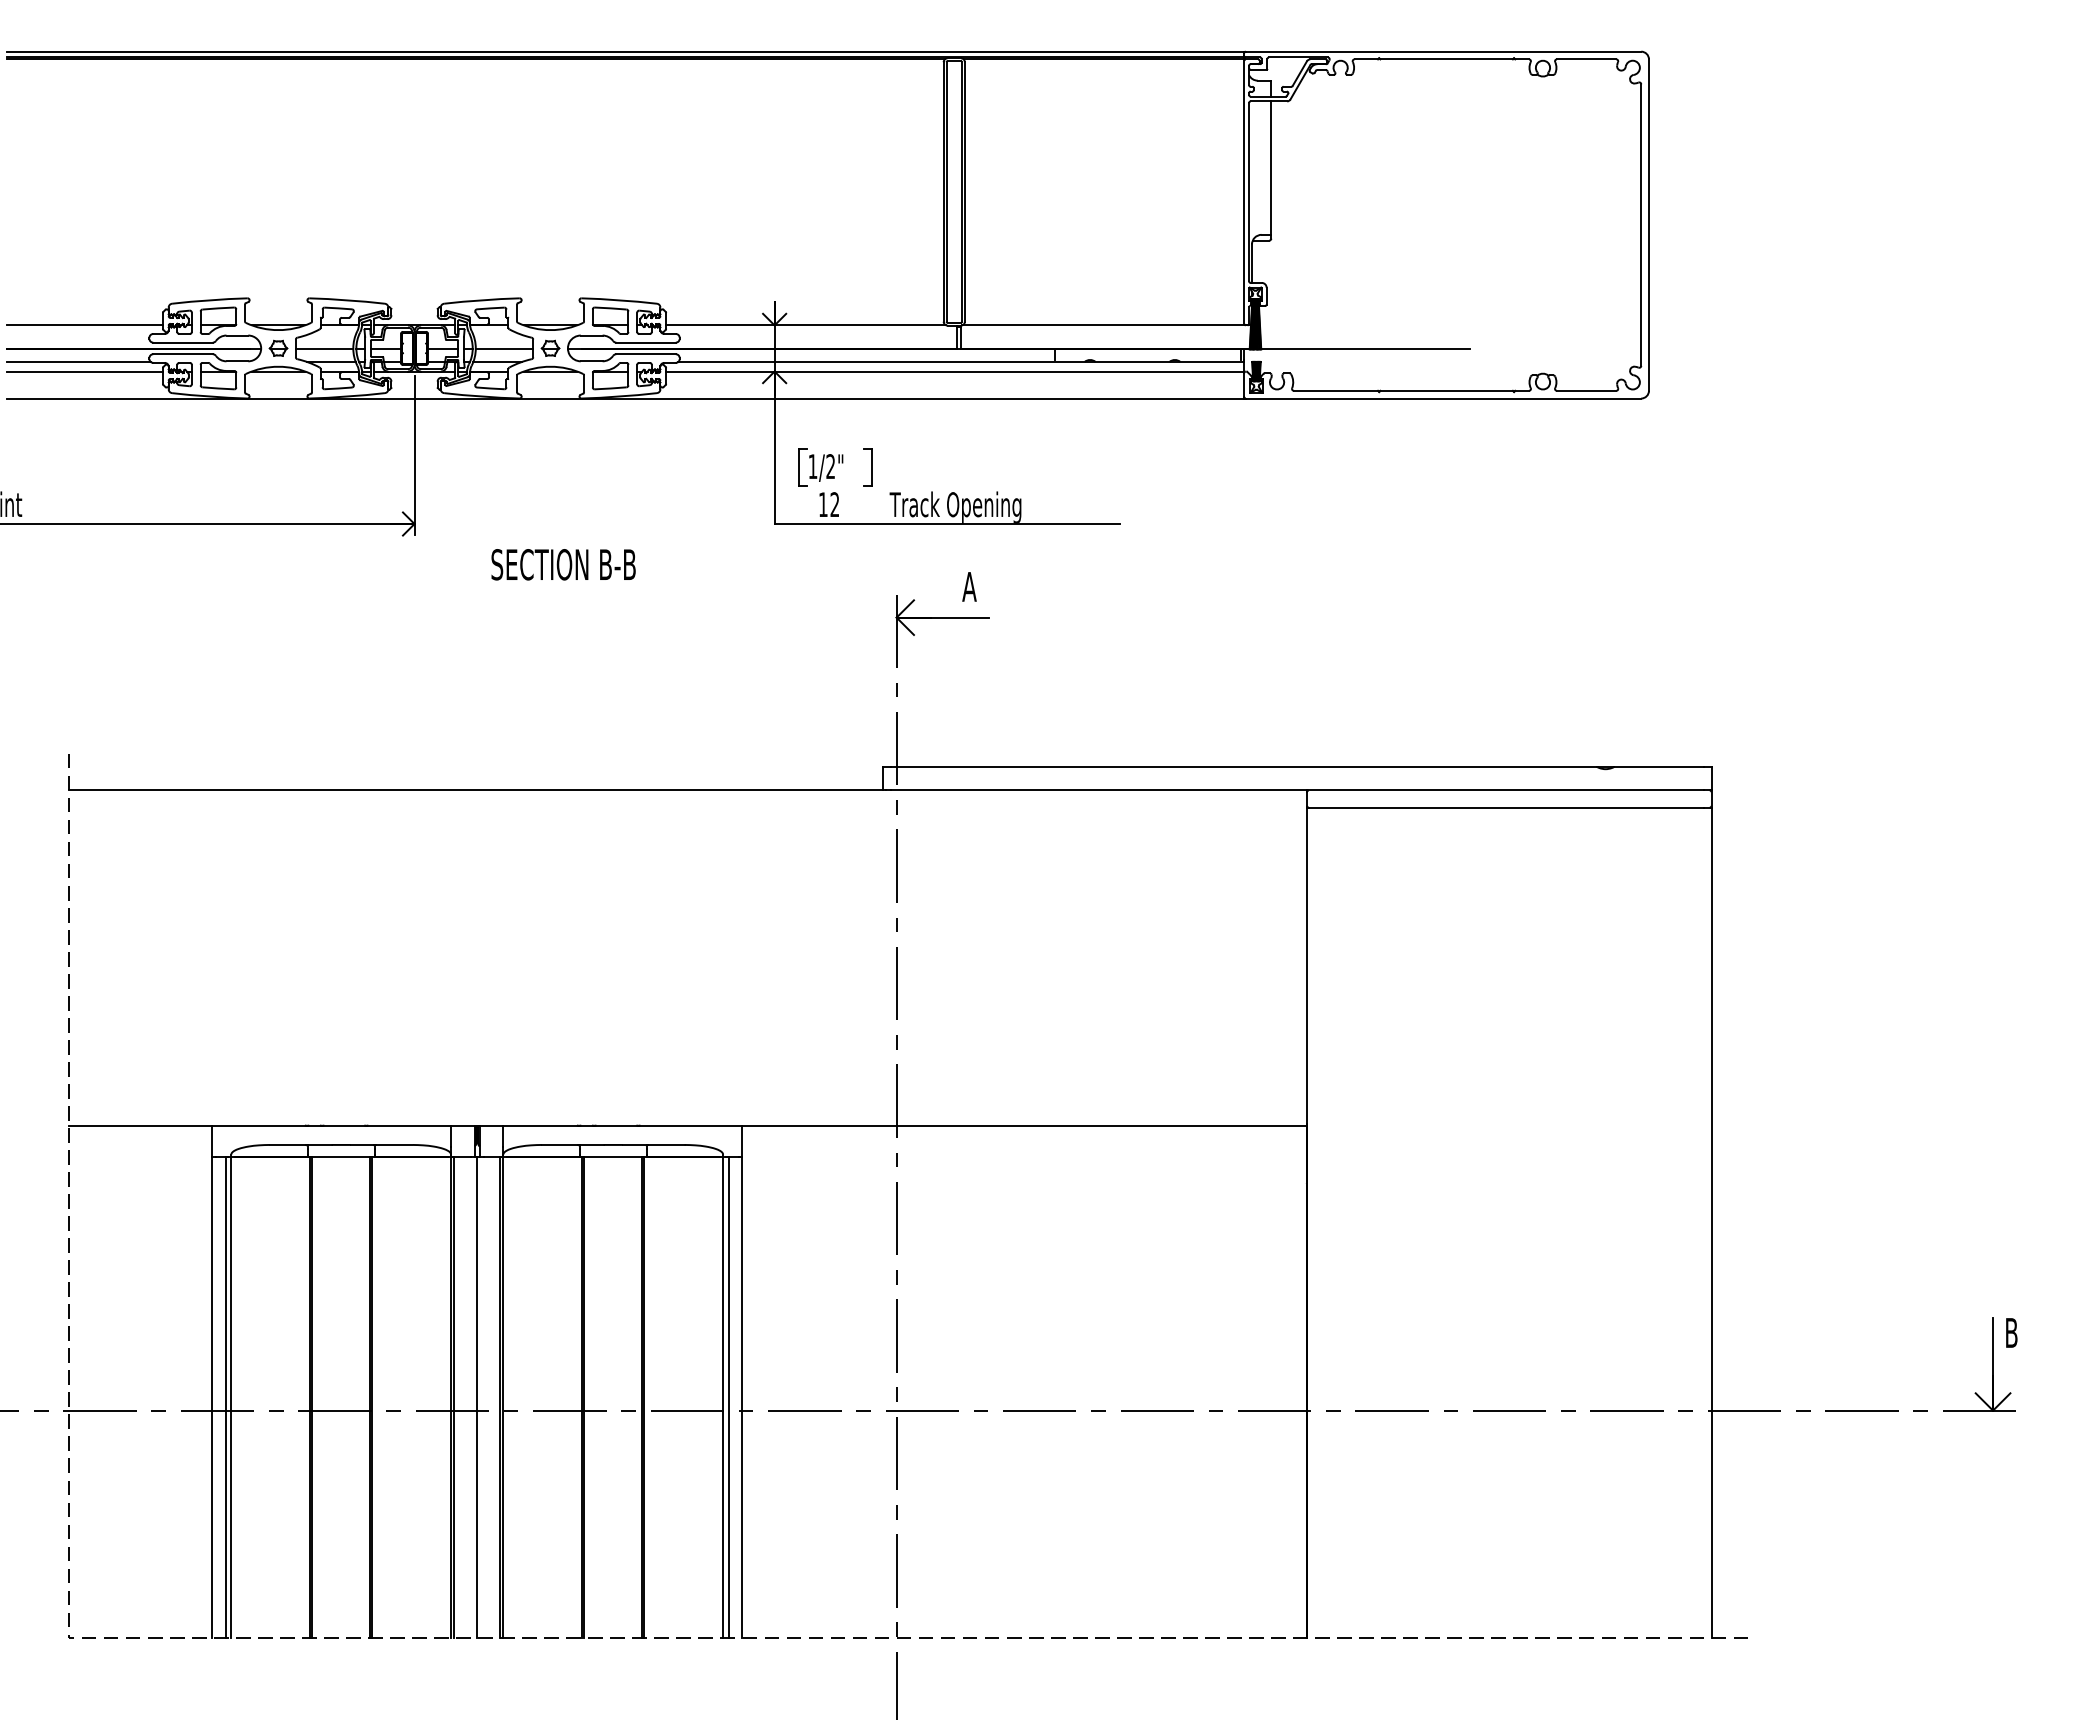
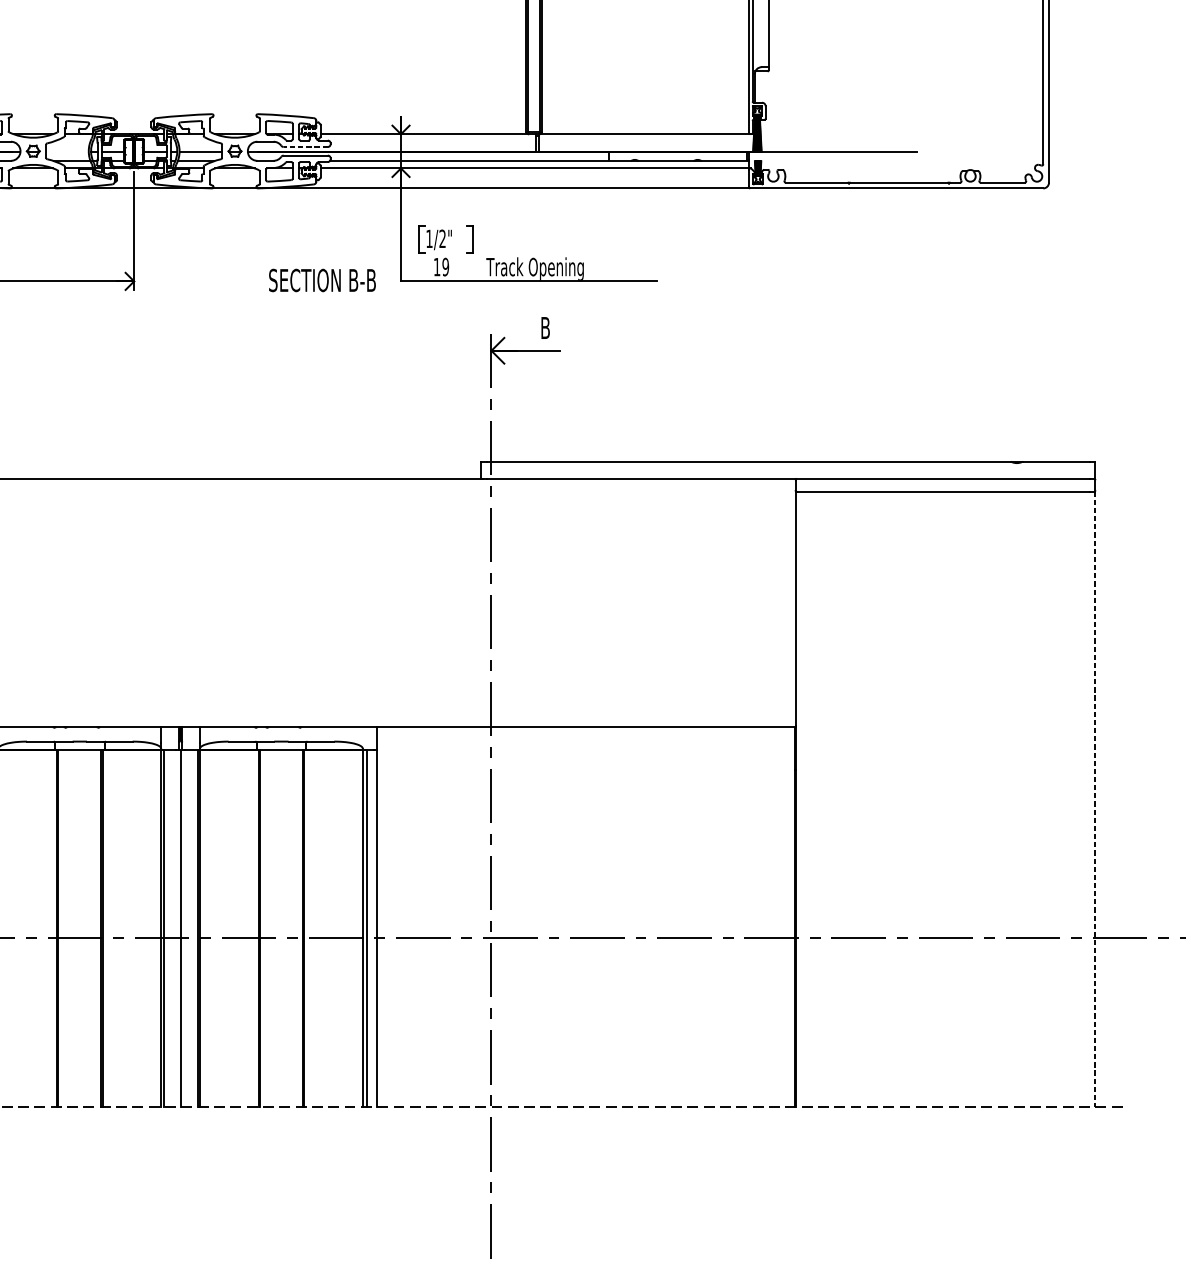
line: (646, 342) -> (306, 146), solid -> dashed
line: (324, 349) -> (67, 152), removed
text: (834, 504) -> (445, 266), 12 -> 19
text: (563, 564) -> (322, 280), moved
text: (969, 586) -> (545, 327), A -> B
line: (1711, 1223) -> (1095, 799), solid -> dashed

